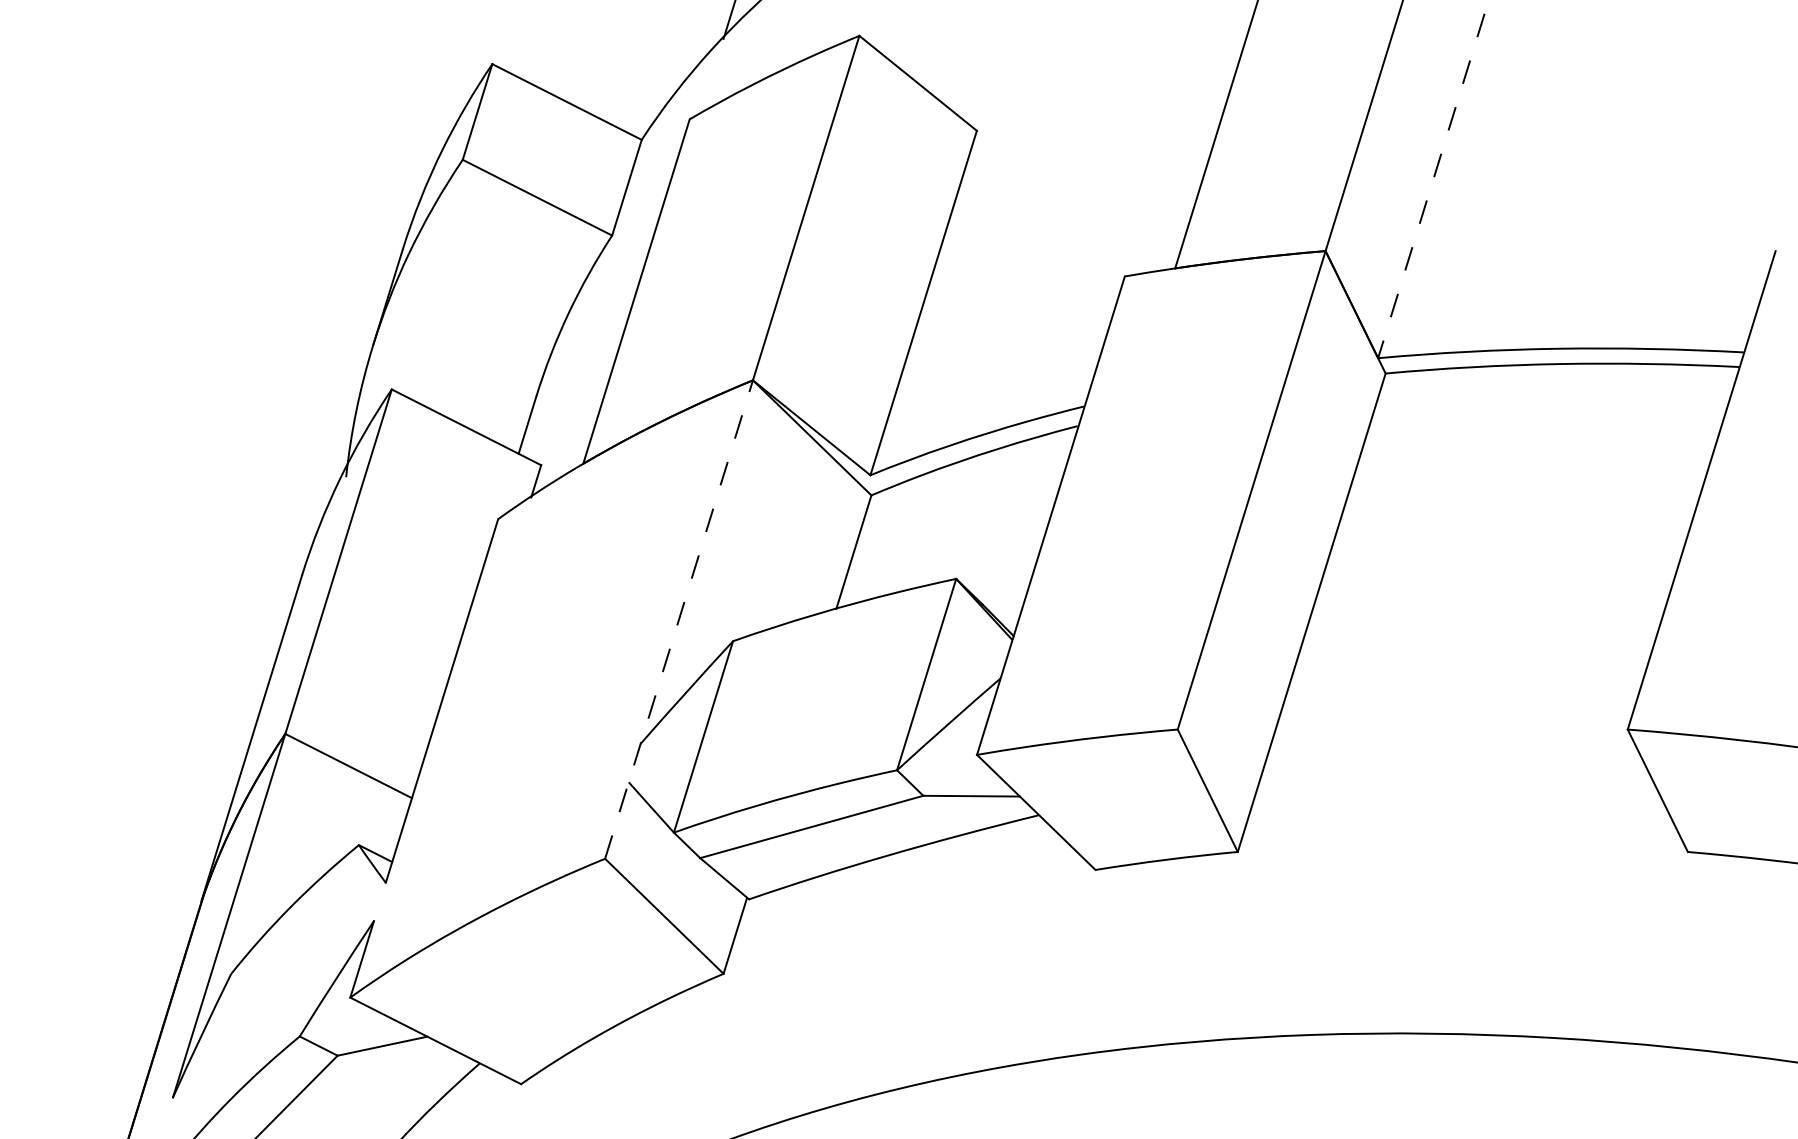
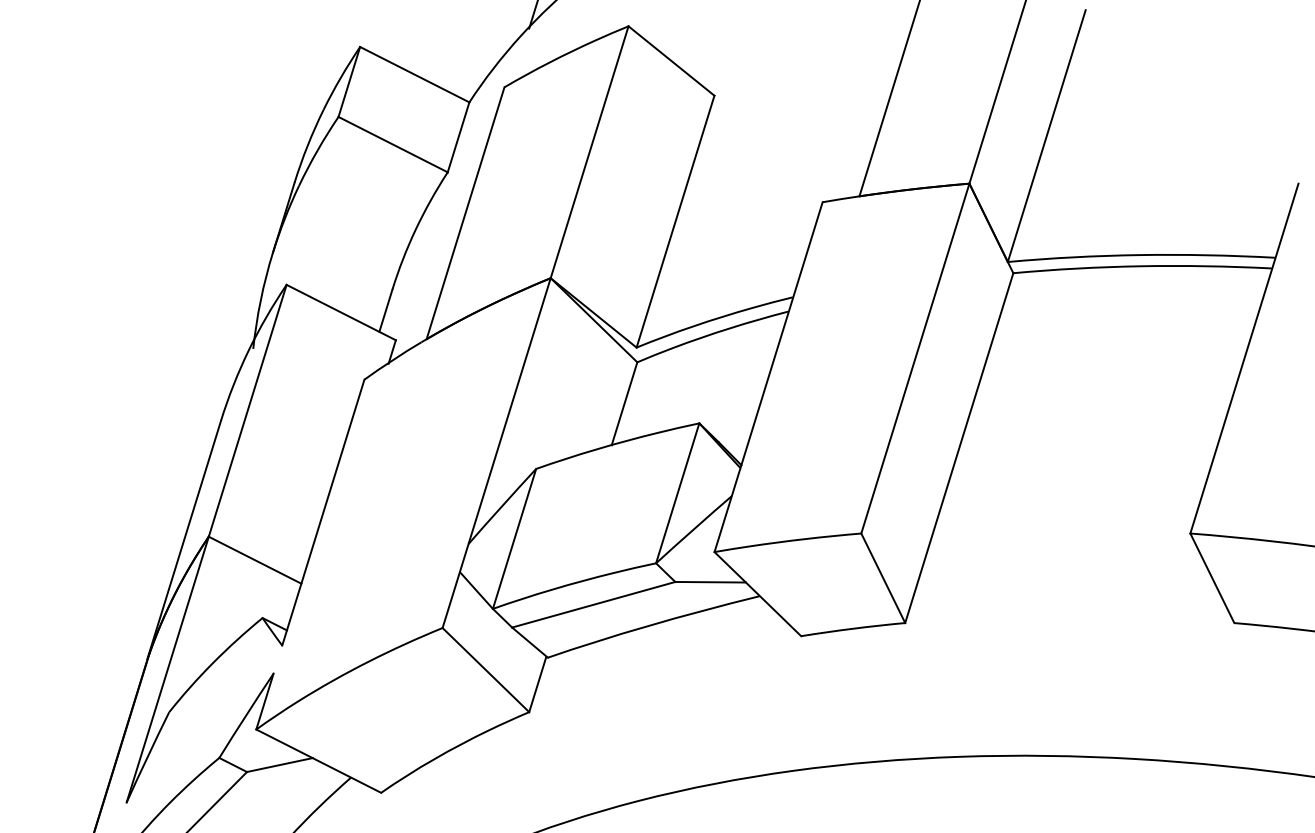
line: (1431, 186) -> (1046, 136), dashed -> solid
line: (679, 619) -> (497, 453), dashed -> solid

